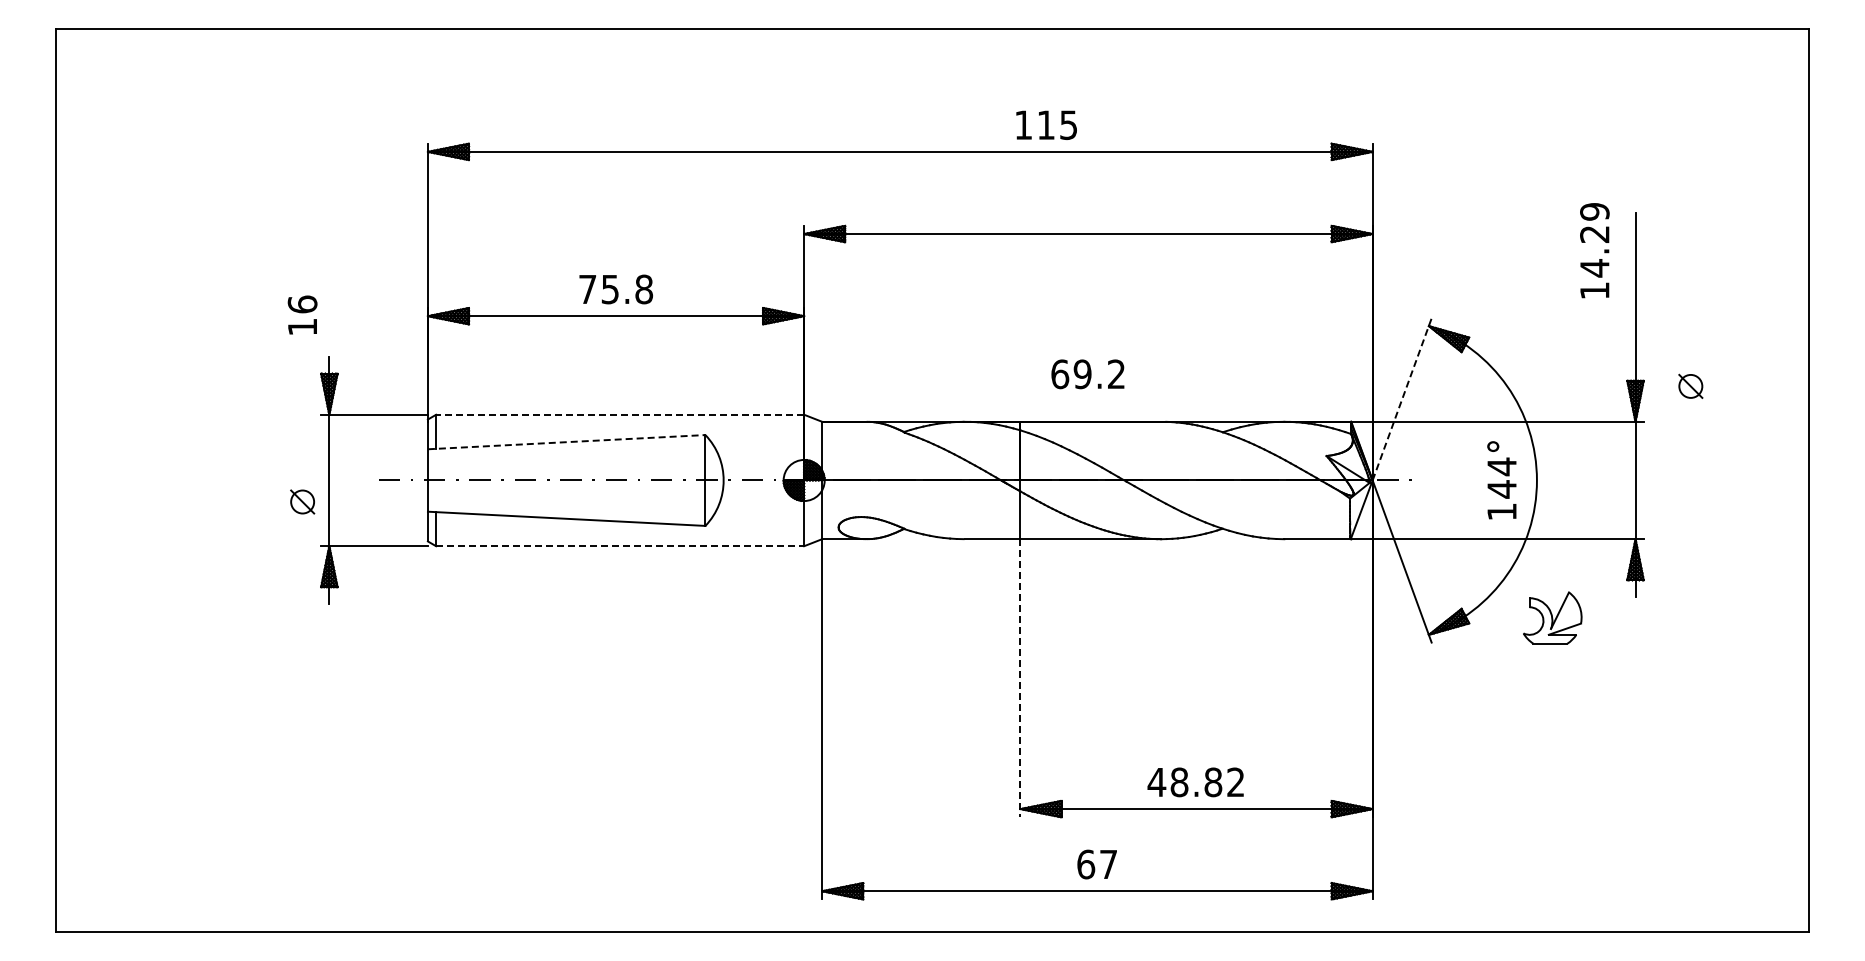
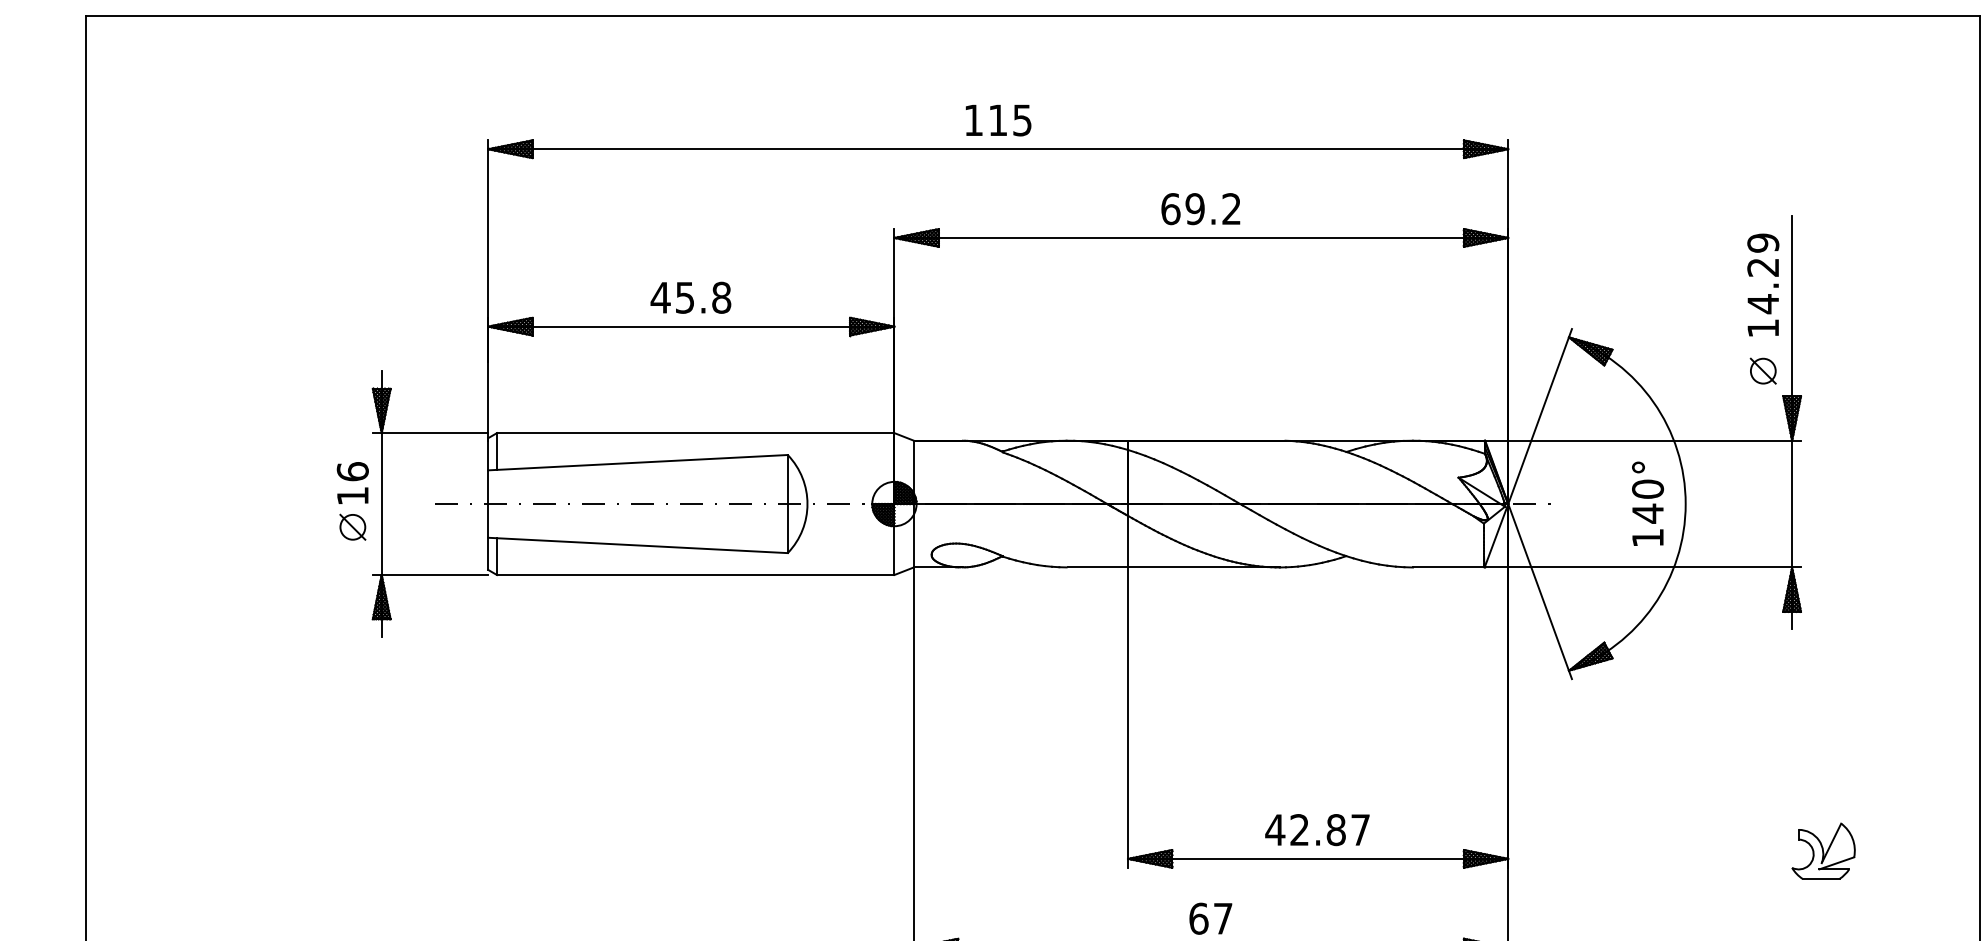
text: (1046, 124) -> (998, 119), moved
text: (1594, 250) -> (1762, 284), moved
text: (587, 289) -> (660, 297), 75.8 -> 45.8
text: (302, 314) -> (352, 482), moved
text: (1087, 374) -> (1200, 209), moved
part: (1690, 385) -> (1762, 370), moved
line: (1402, 398) -> (1540, 415), dashed -> solid
line: (619, 414) -> (695, 432), dashed -> solid
line: (566, 442) -> (637, 463), dashed -> solid
text: (1501, 466) -> (1647, 488), 144° -> 140°
line: (620, 546) -> (696, 575), dashed -> solid
part: (1552, 617) -> (1823, 850), moved
line: (1020, 678) -> (1128, 717), dashed -> solid
text: (1207, 782) -> (1329, 830), 48.82 -> 42.87

